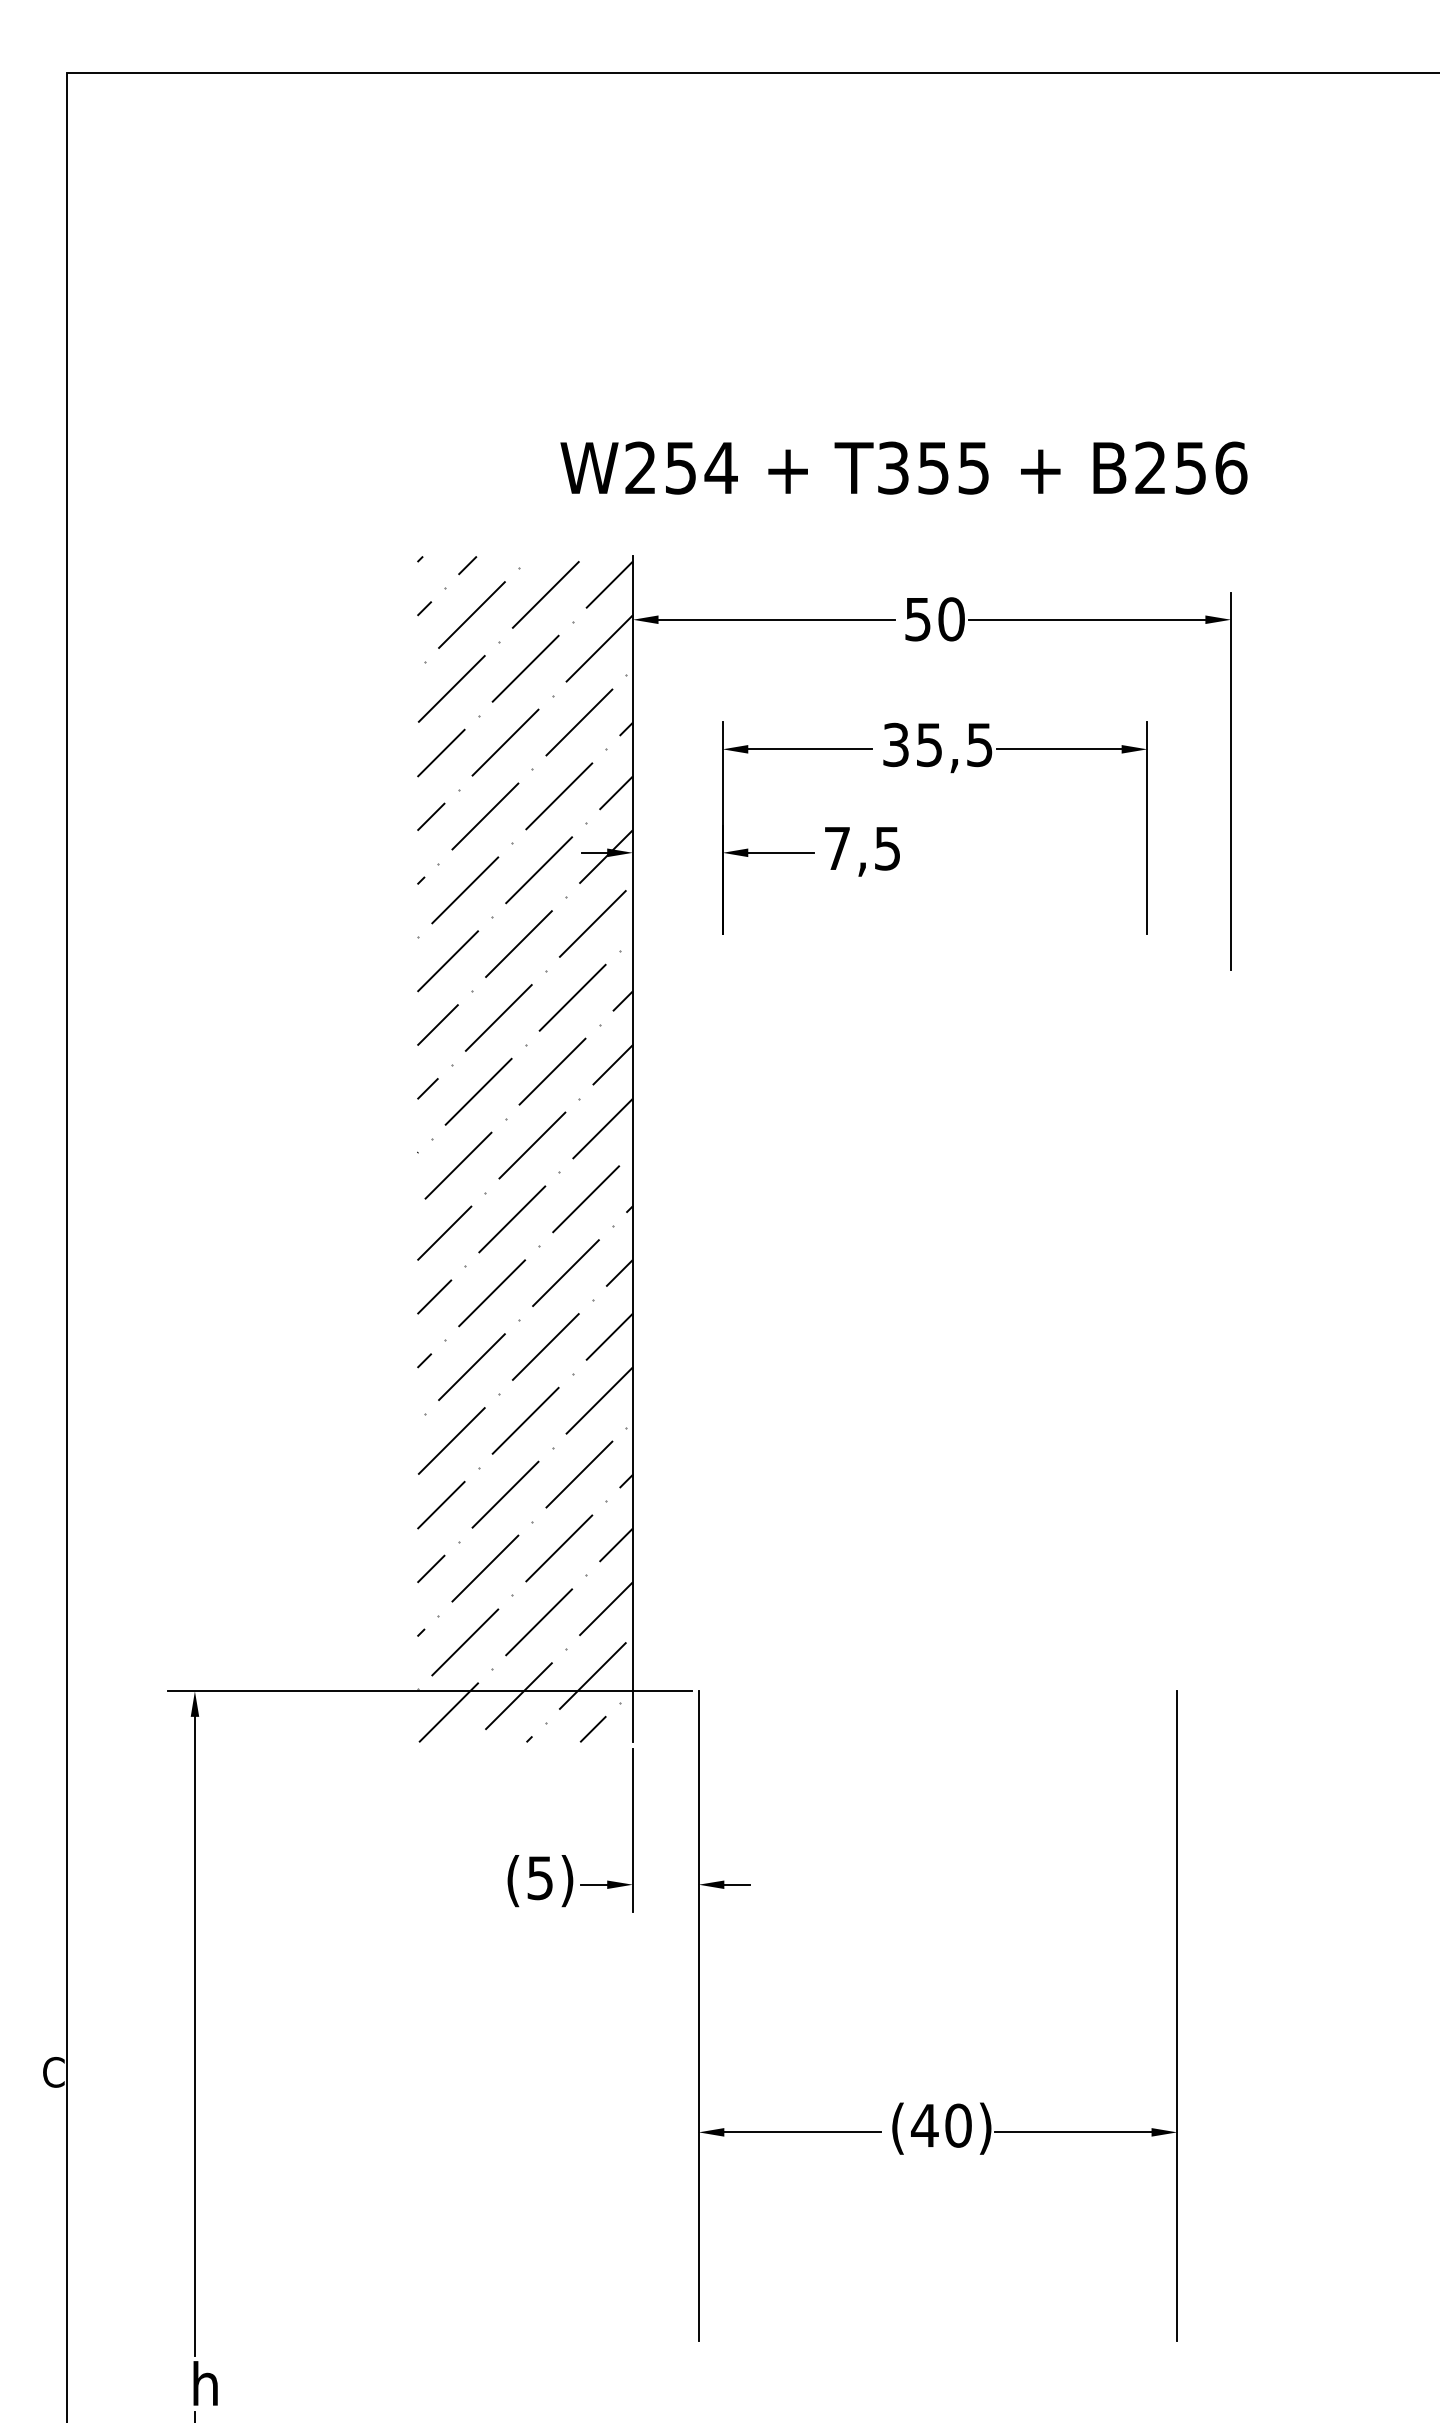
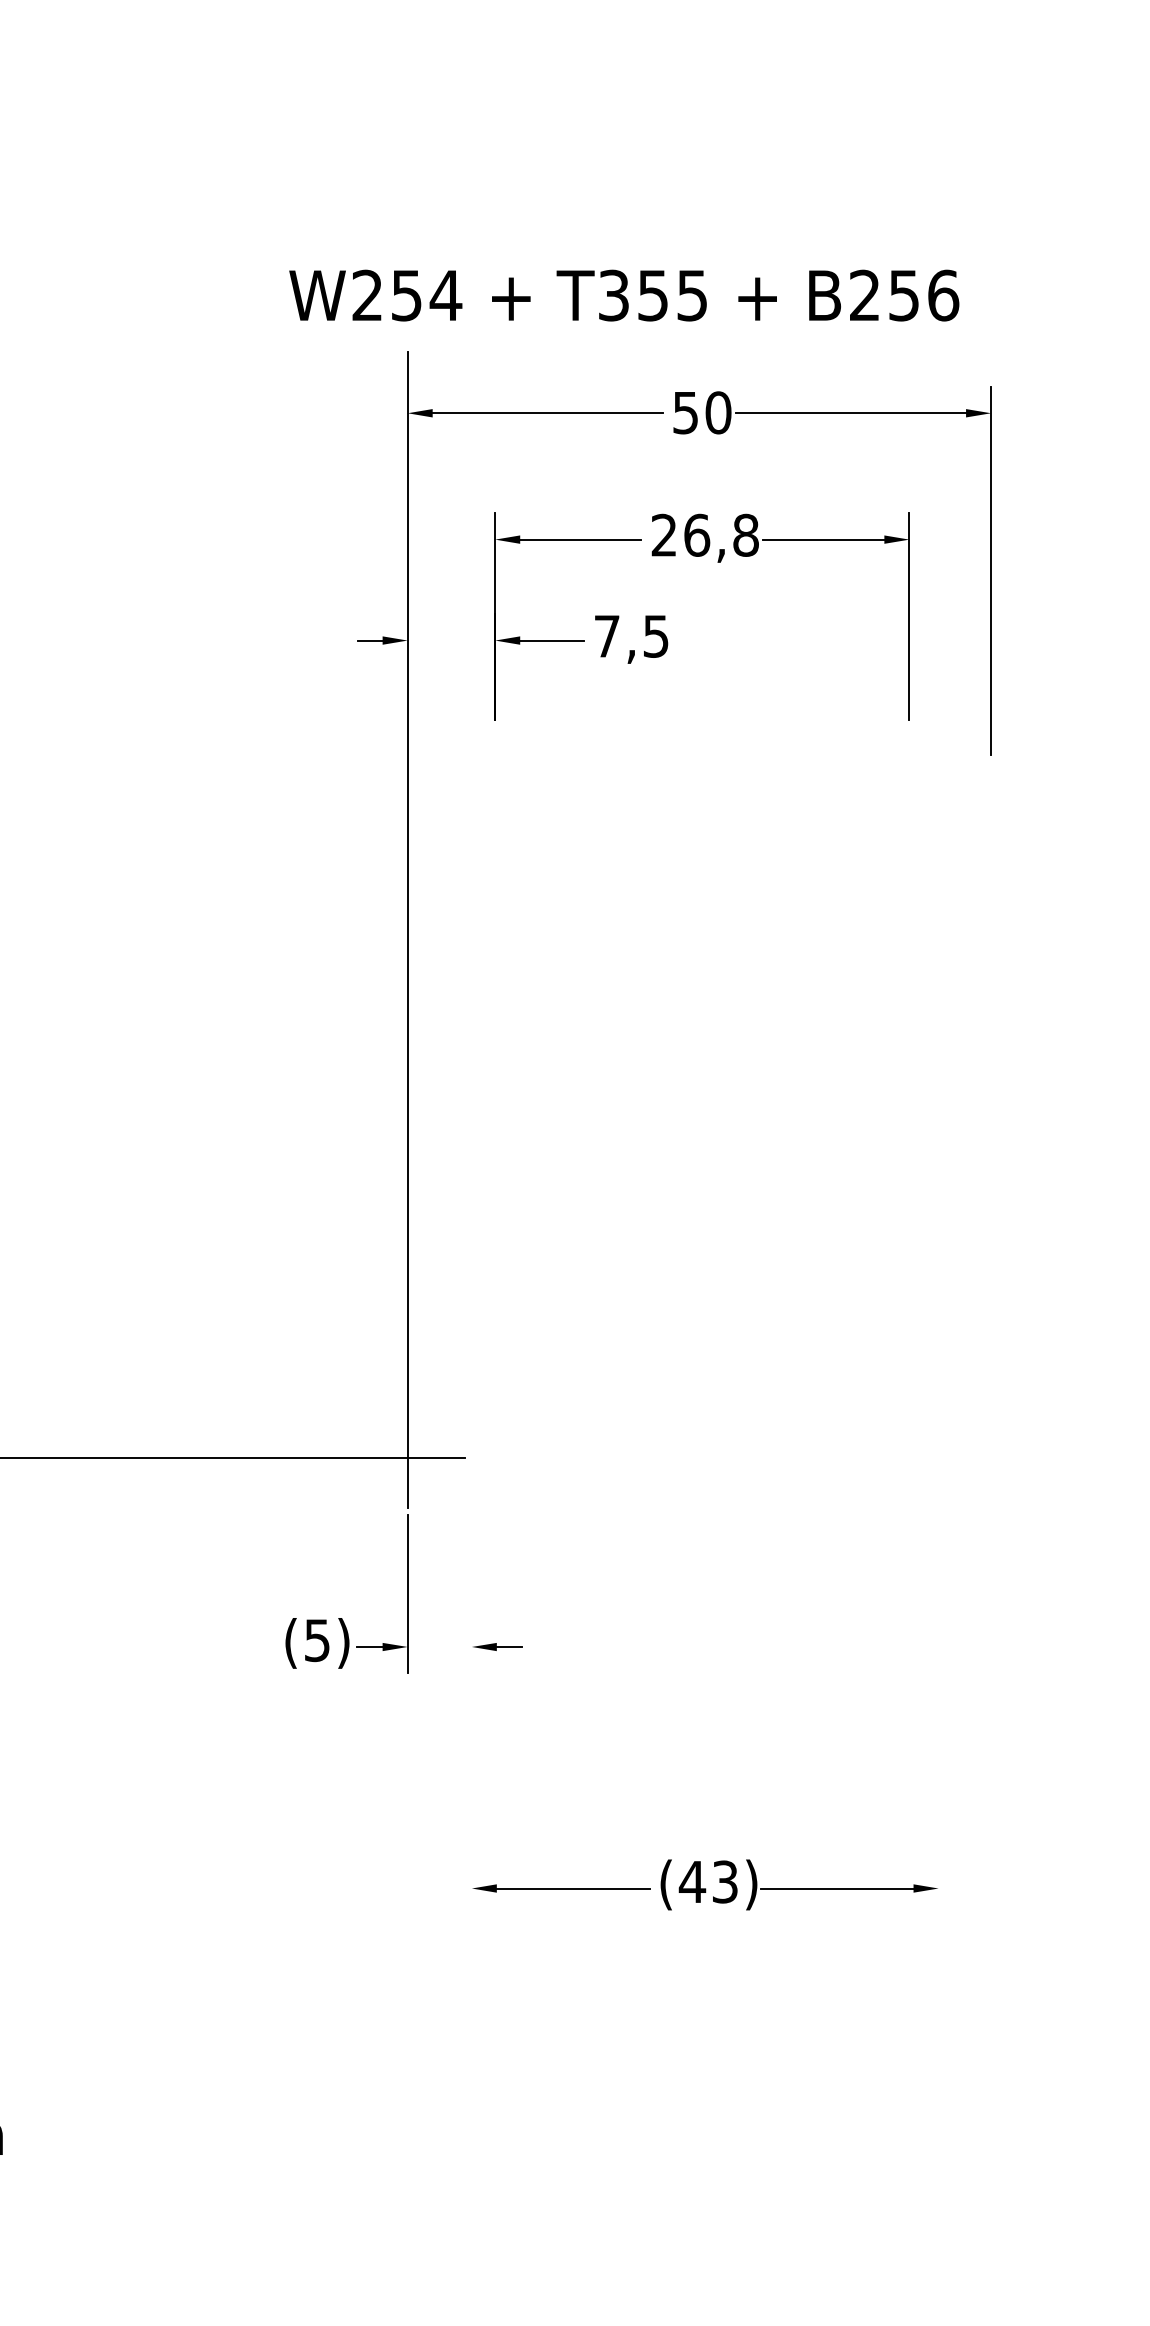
text: (903, 467) -> (623, 295), moved
text: (938, 744) -> (705, 534), 35,5 -> 26,8
hatch: (524, 1149) -> (301, 929), removed
line: (698, 2016) -> (471, 1775), removed
line: (1177, 2016) -> (938, 1775), removed
text: (958, 2125) -> (725, 1881), (40) -> (43)

